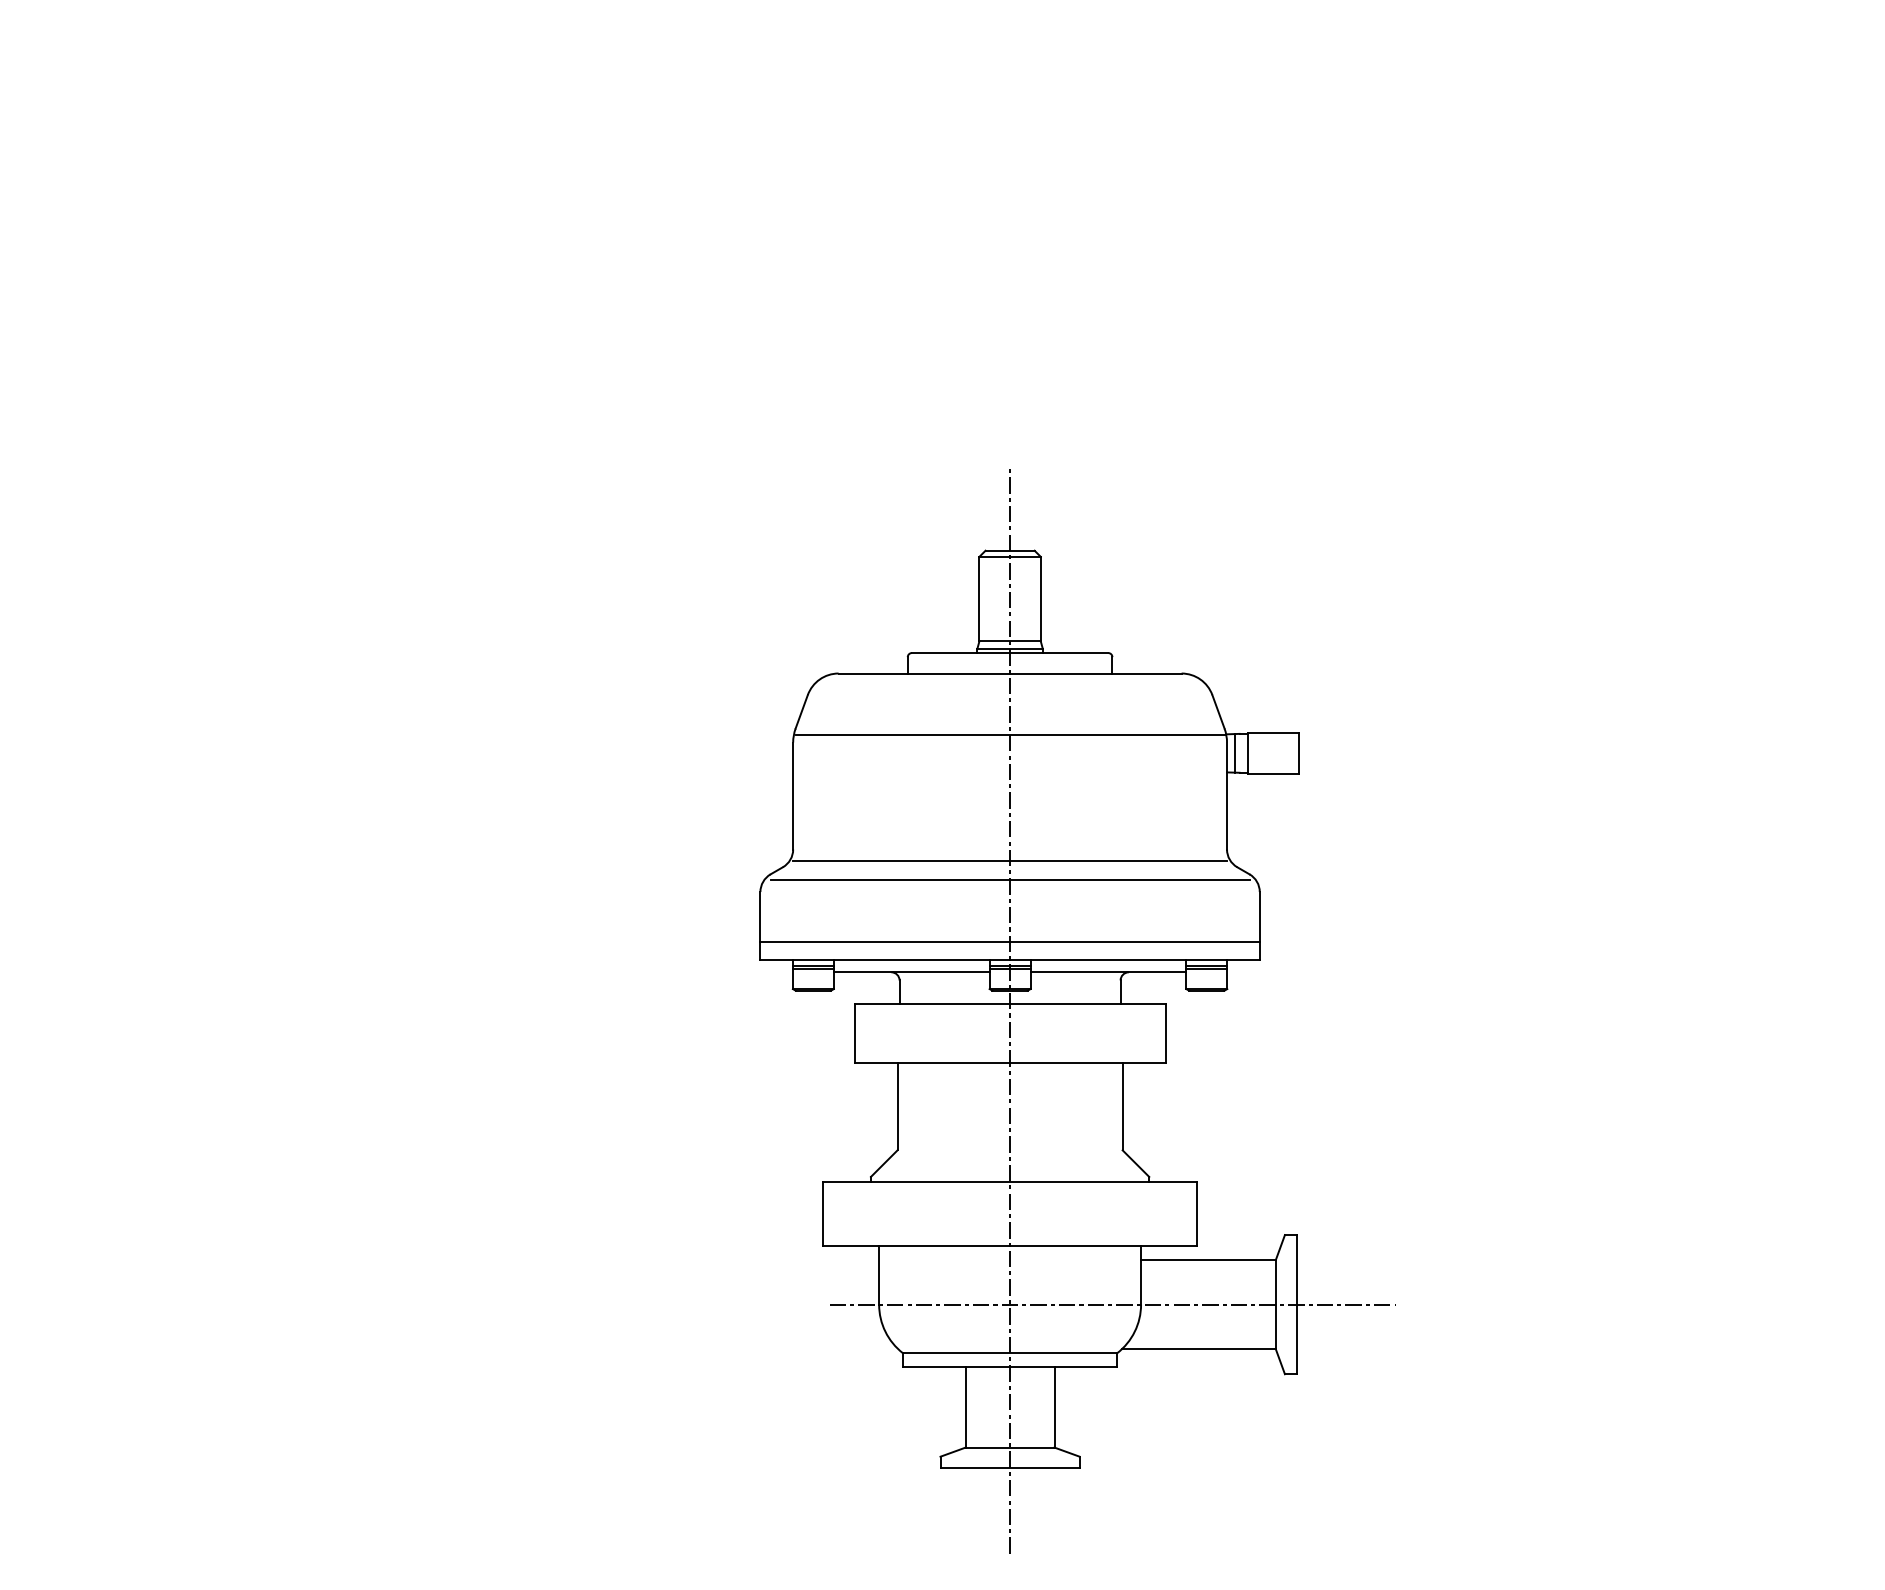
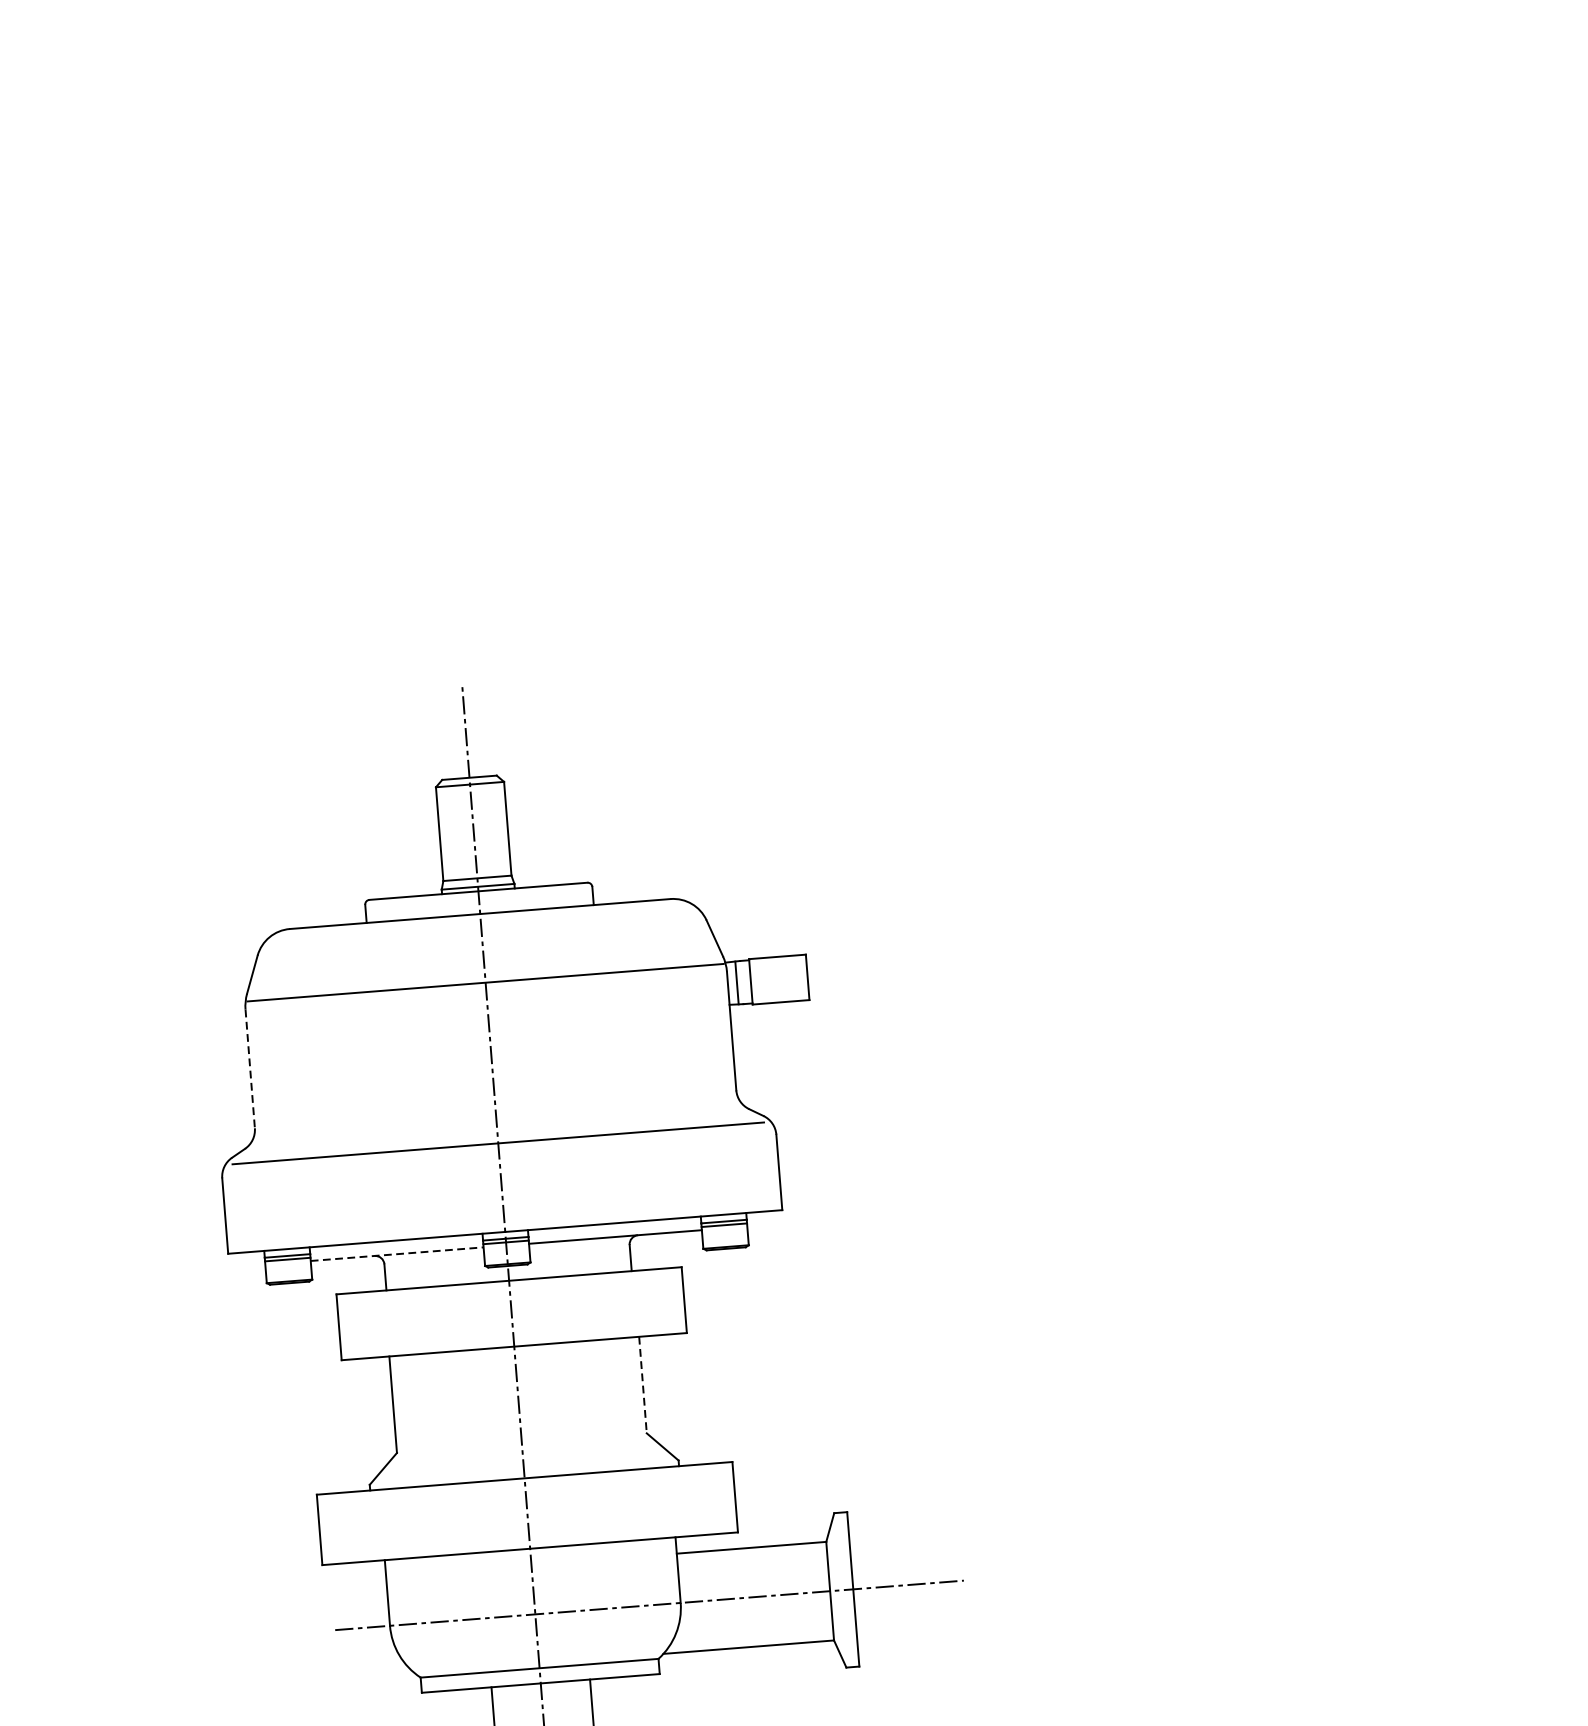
line: (793, 796) -> (250, 1069), solid -> dashed
line: (1010, 861) -> (497, 1122), removed
line: (1009, 941) -> (502, 1211), removed
line: (911, 972) -> (396, 1254), solid -> dashed
line: (1122, 1107) -> (642, 1385), solid -> dashed

